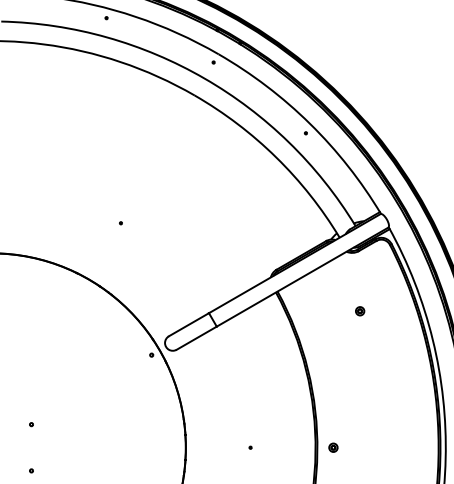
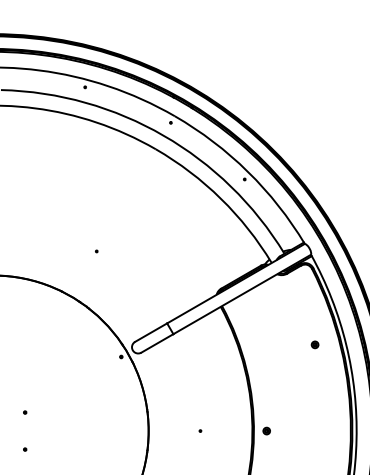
part: (359, 310) -> (314, 344), moved

